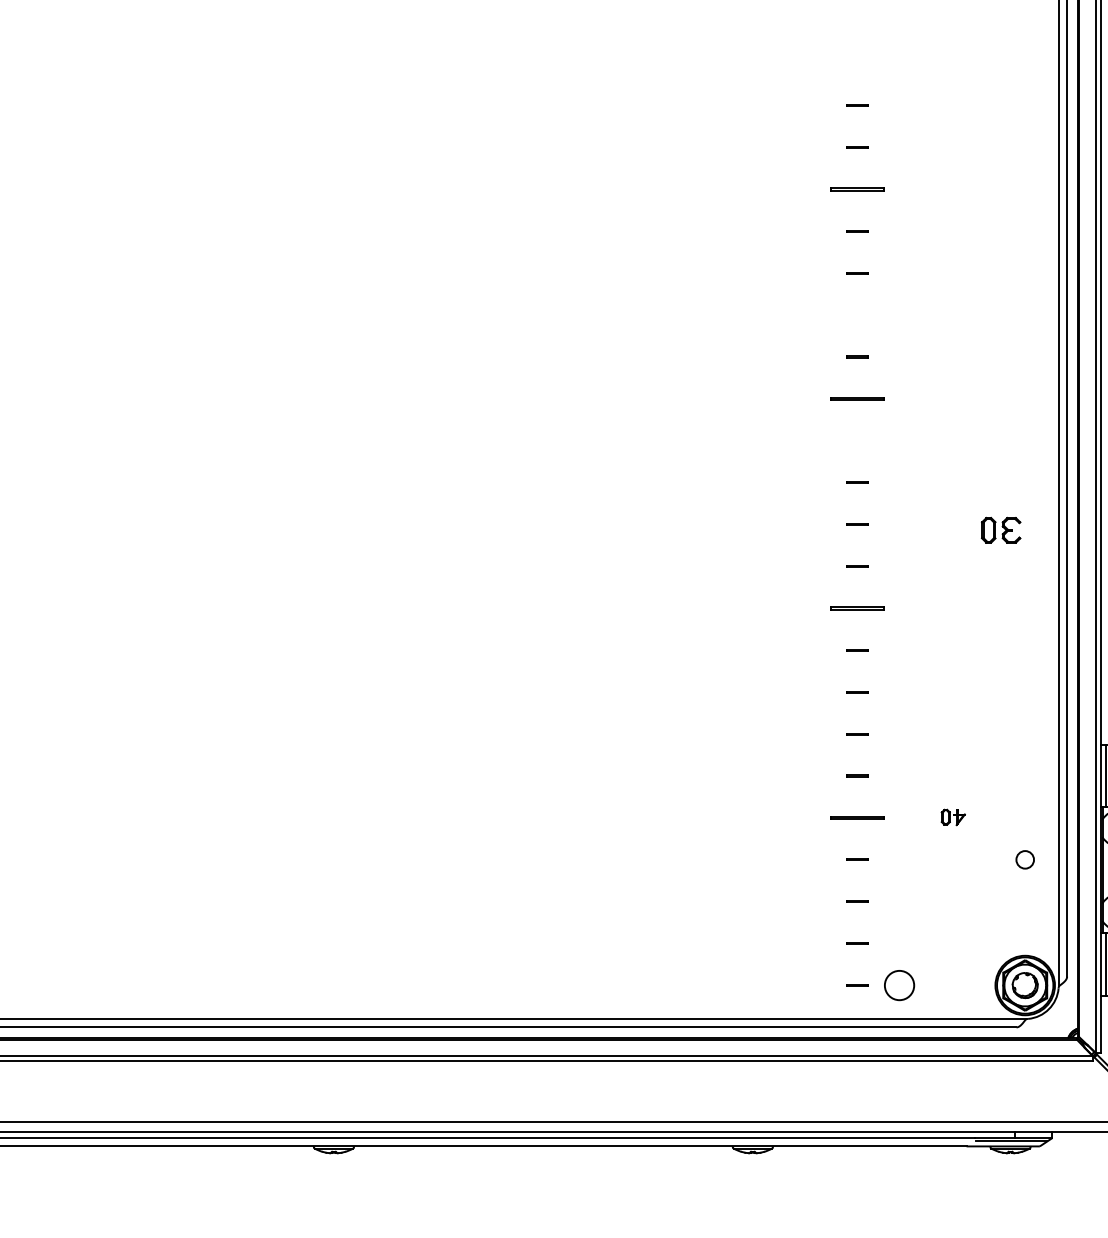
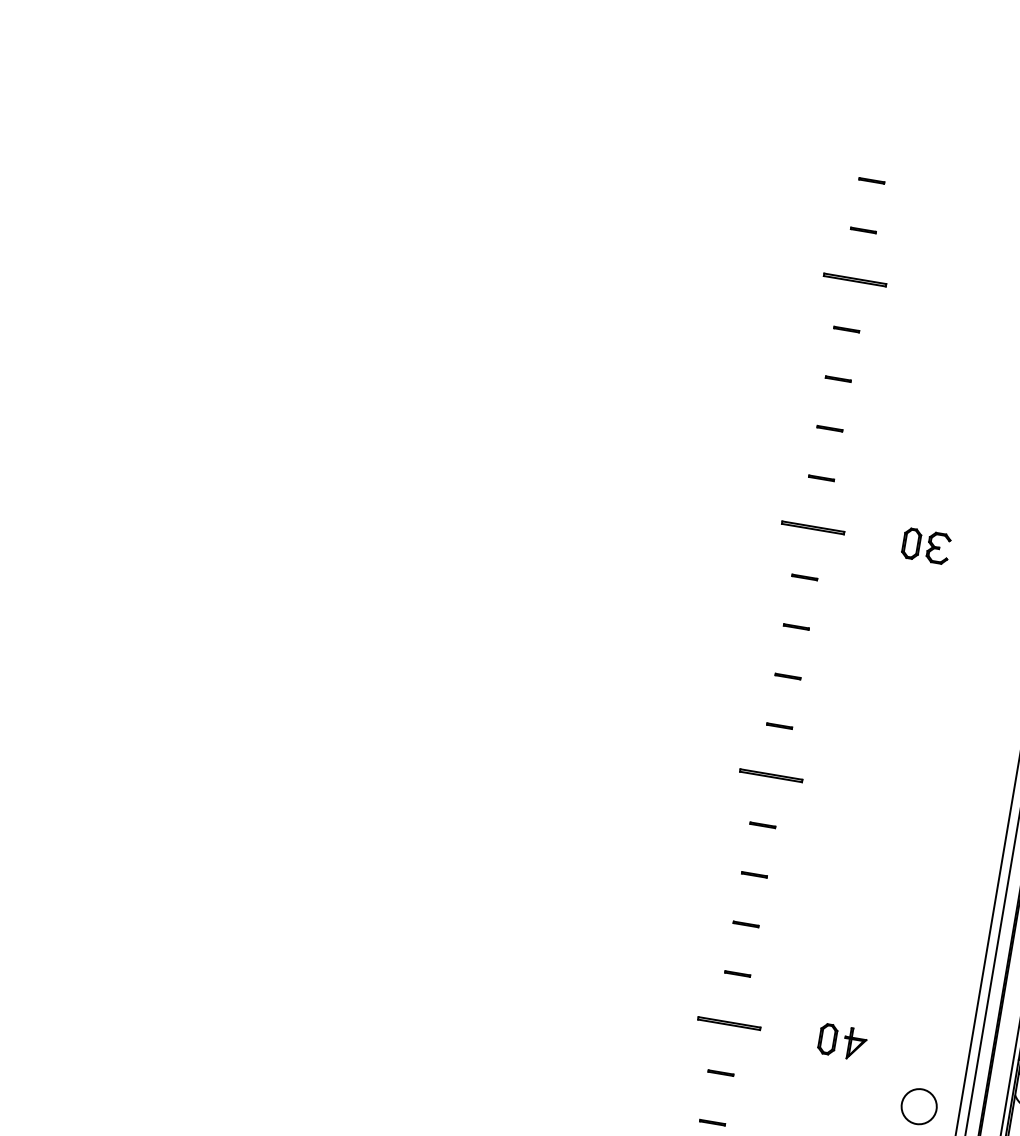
line: (857, 315) -> (829, 429), added
line: (857, 440) -> (804, 576), added
part: (1001, 529) -> (926, 545), moved
part: (953, 817) -> (842, 1042), size x1.67
circle: (1024, 859) -> (918, 1106), size x1.67

